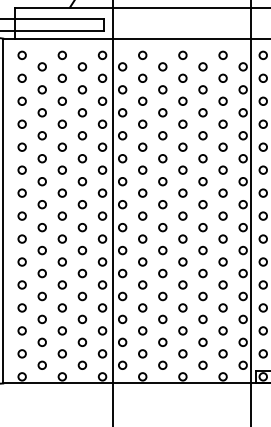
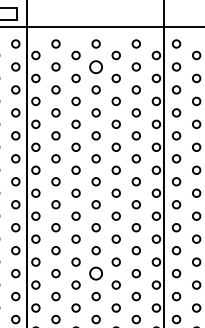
circle: (182, 77) -> (95, 66), size x1.6
circle: (182, 284) -> (95, 273), size x1.6

